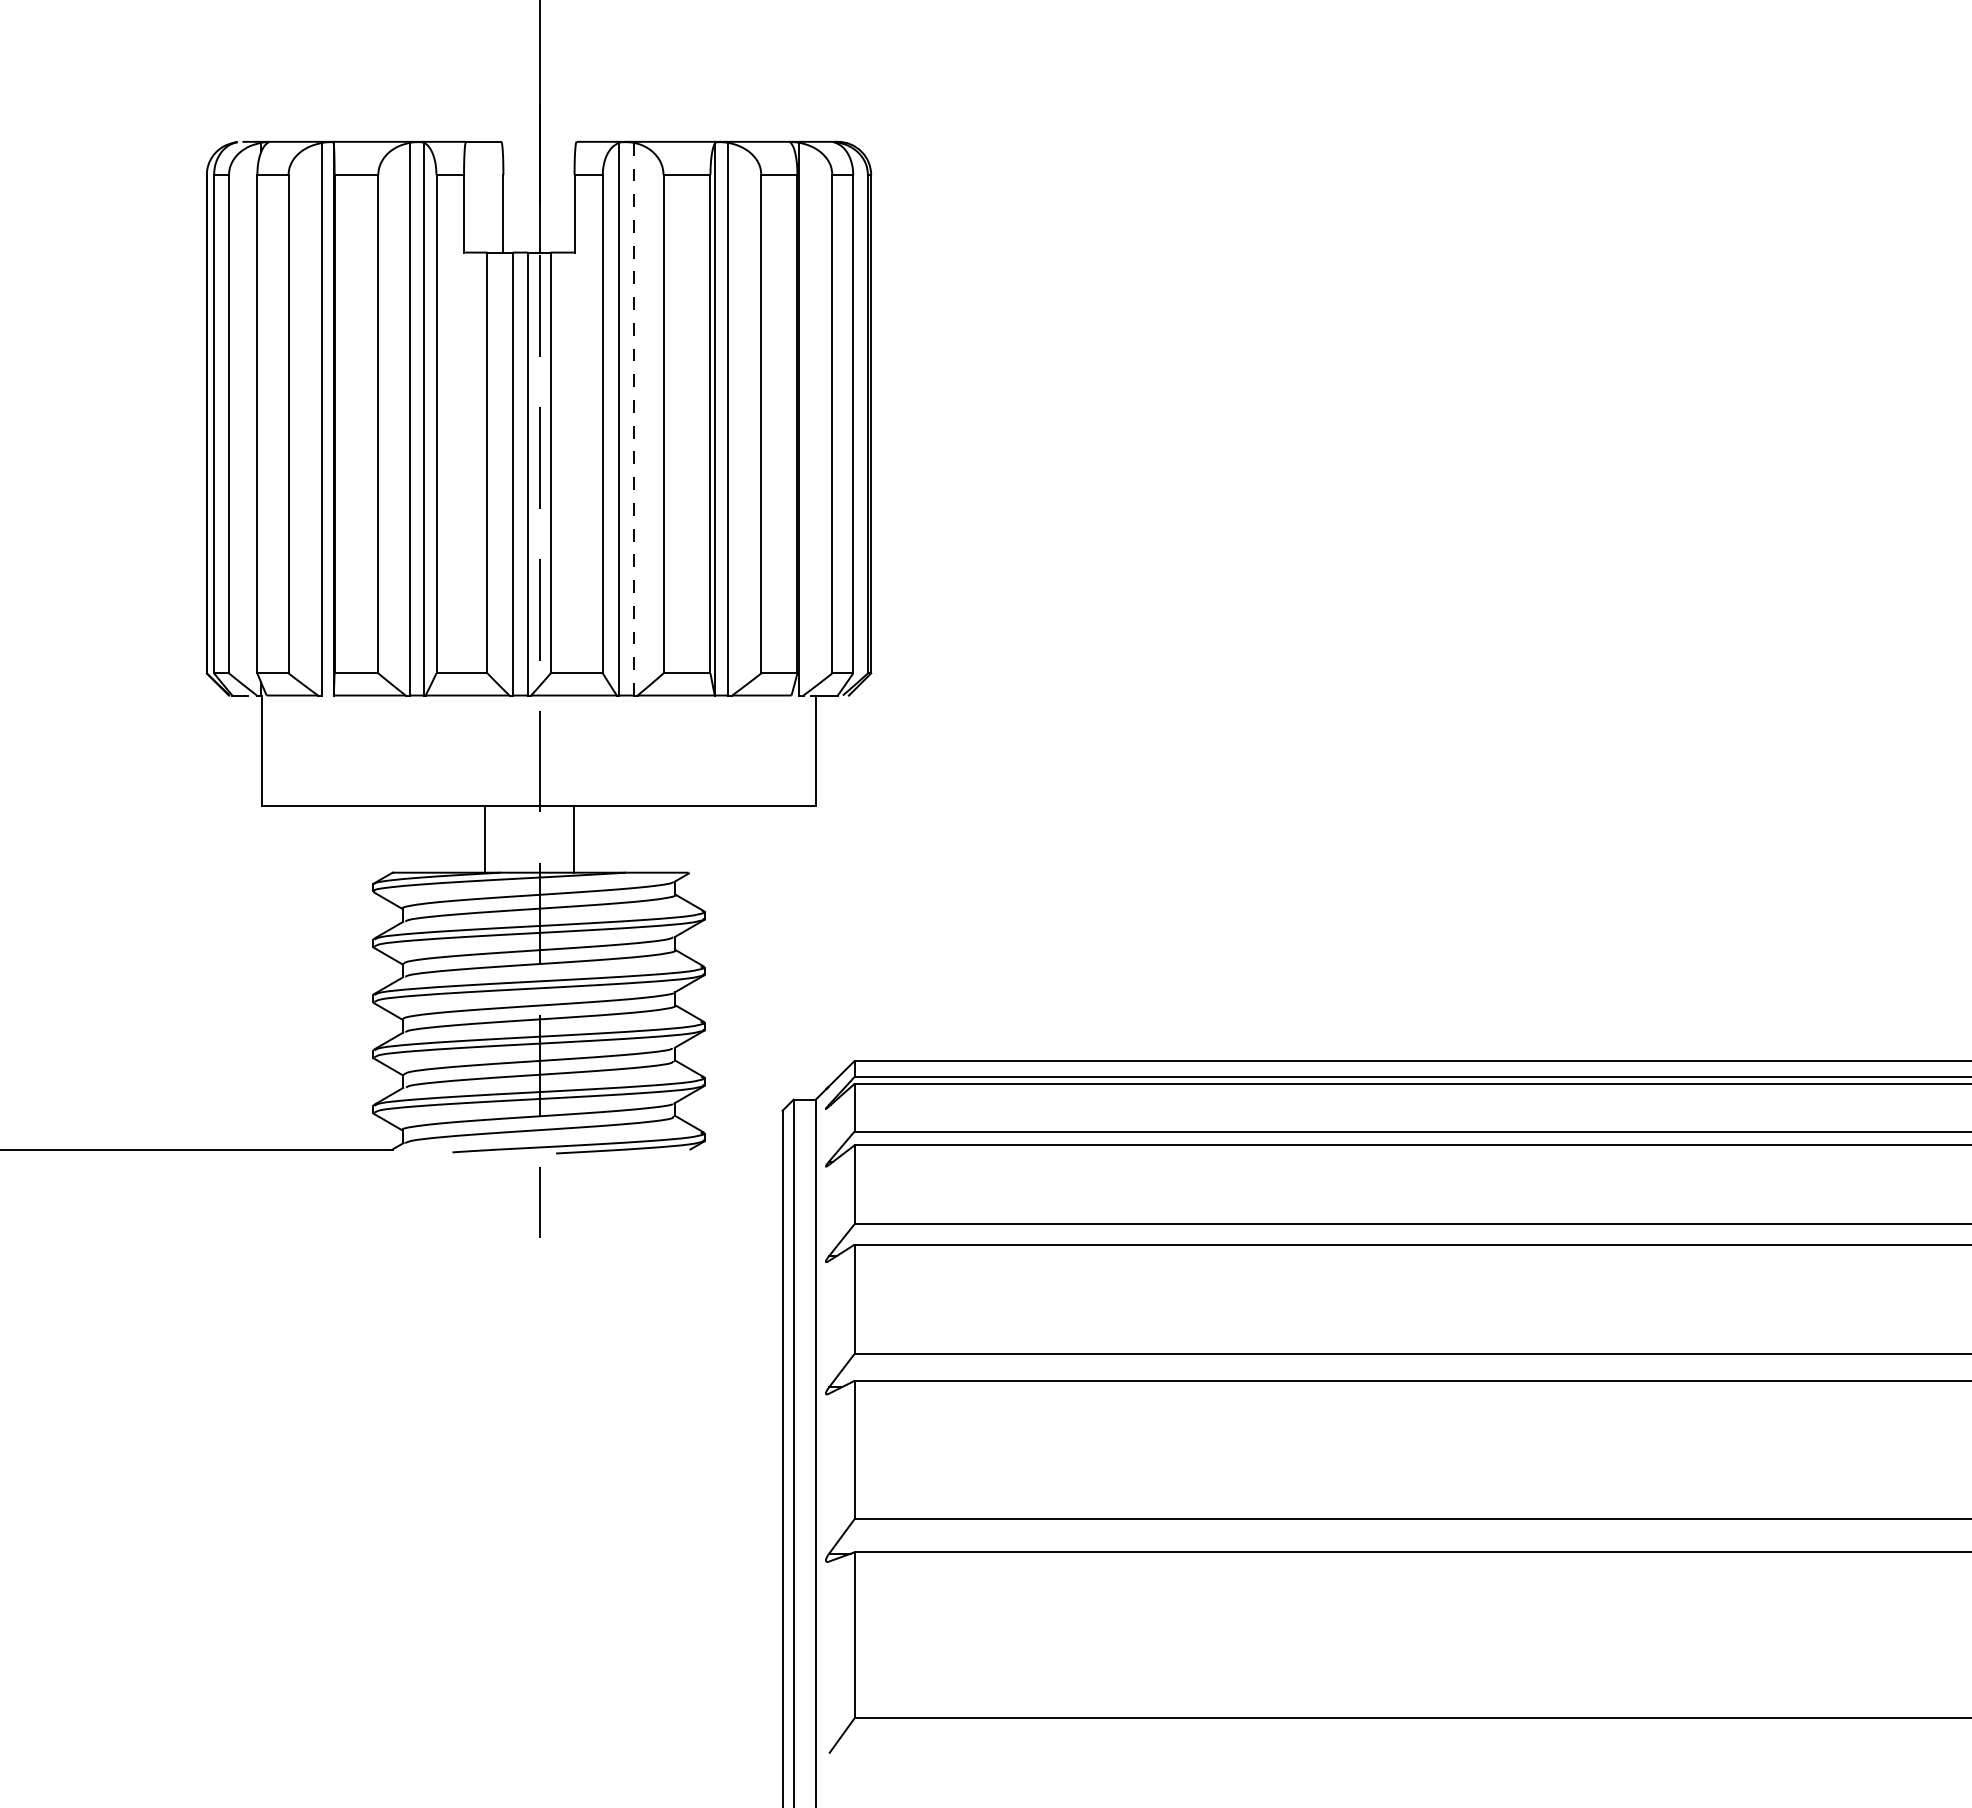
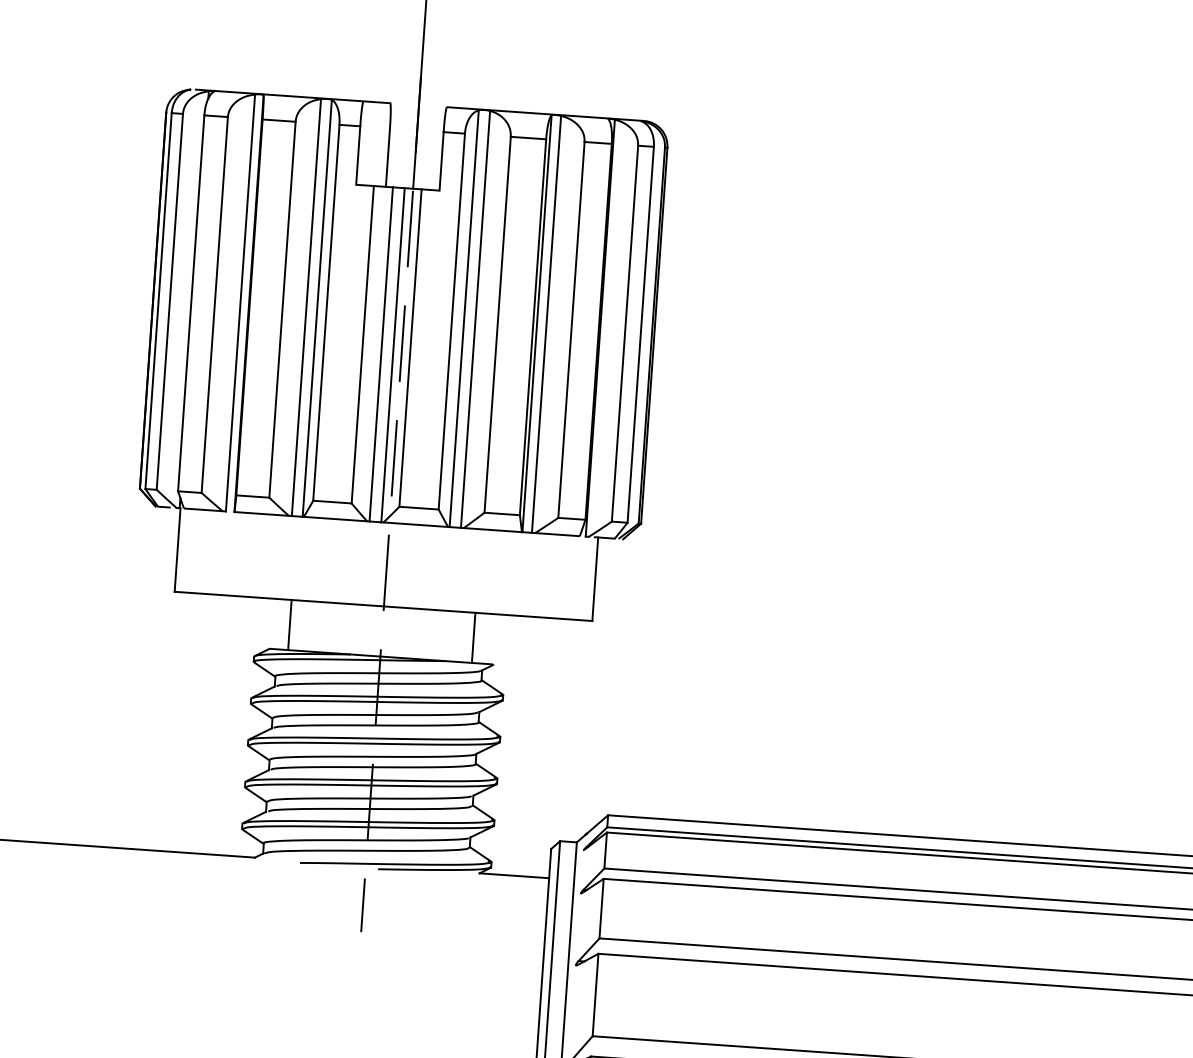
line: (633, 419) -> (475, 319), dashed -> solid
line: (485, 839) -> (290, 625), moved
line: (573, 839) -> (473, 637), moved
line: (736, 1149) -> (514, 875), added

